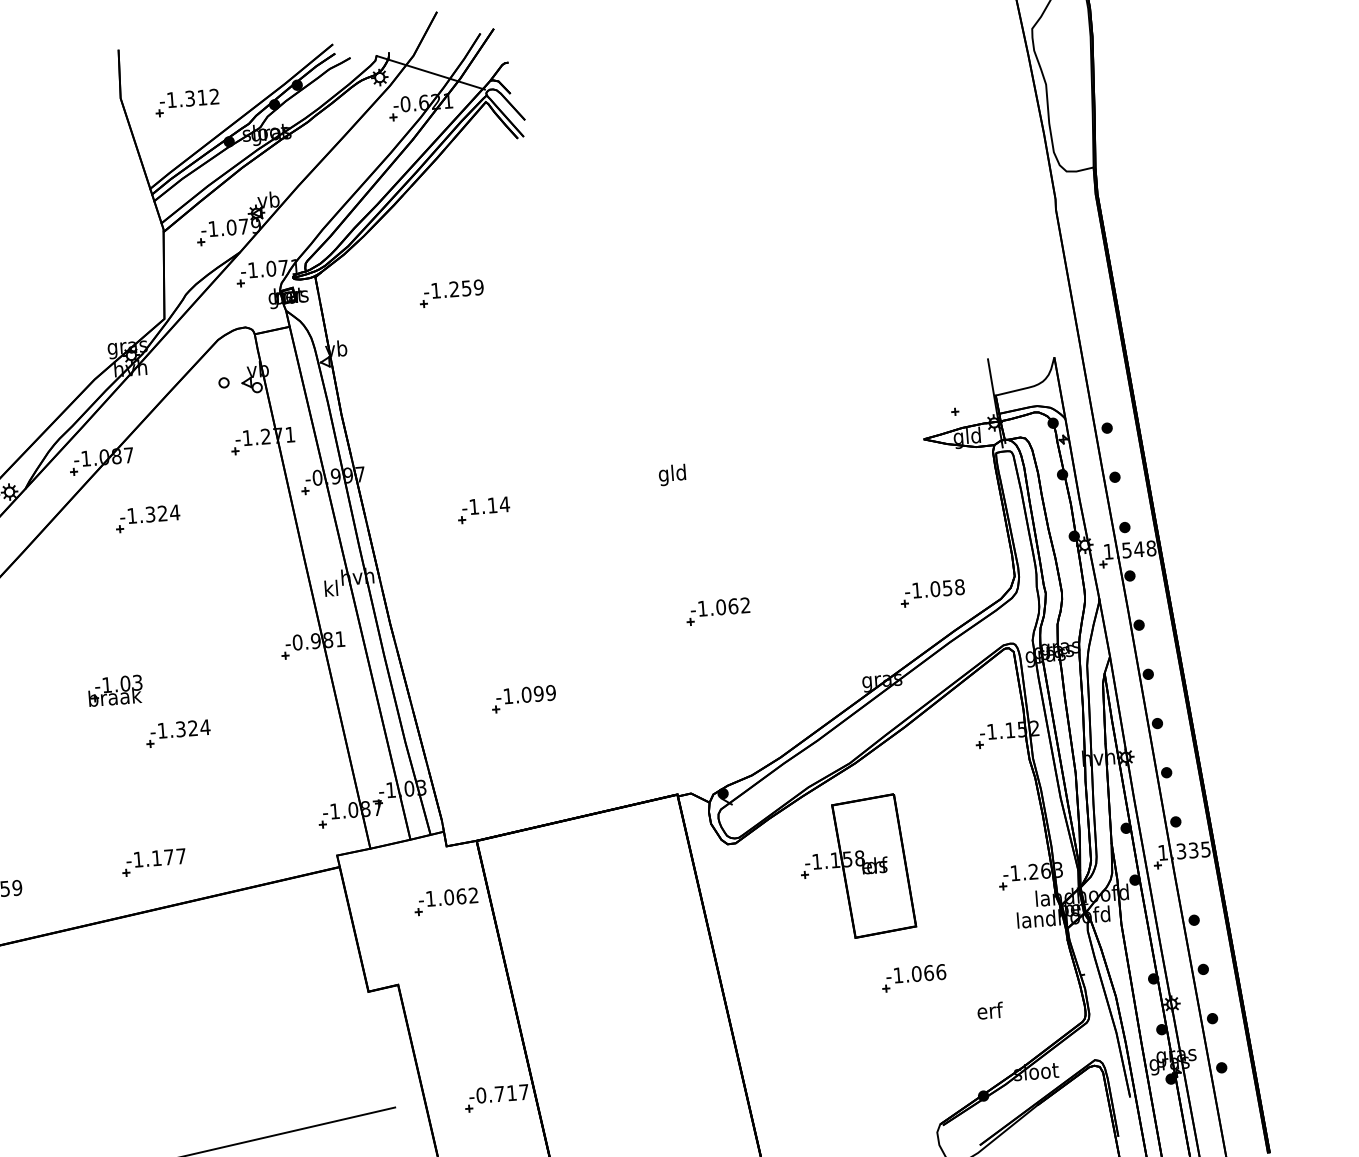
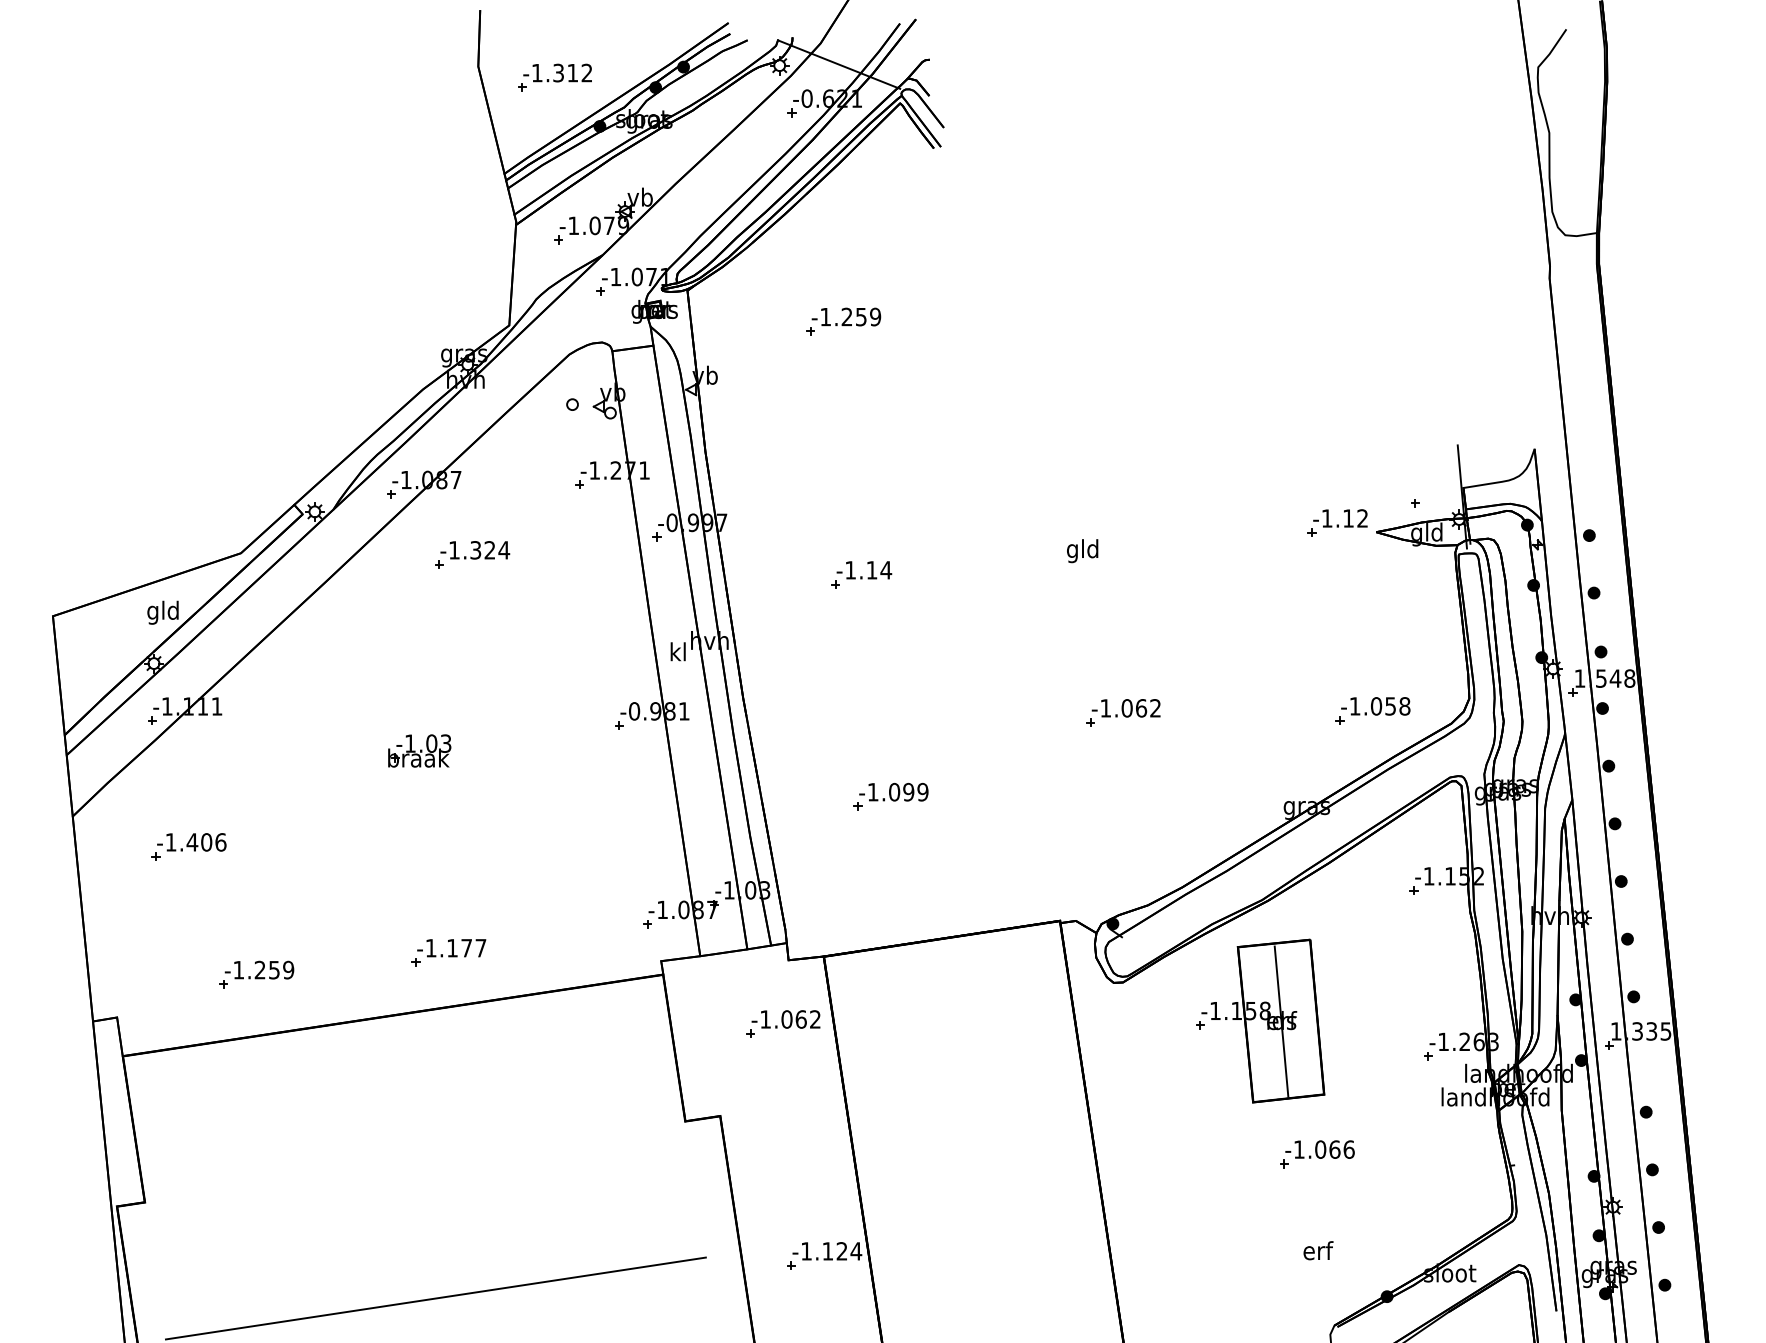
part: (889, 433) -> (1337, 522), added
part: (178, 733) -> (488, 805), removed
line: (874, 866) -> (1281, 1021), added
text: (990, 1010) -> (1318, 1250), moved
text: (502, 1093) -> (831, 1251), -0.717 -> -1.124

